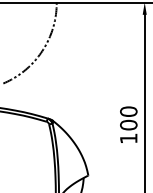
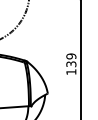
text: (129, 118) -> (71, 60), 100 -> 139

